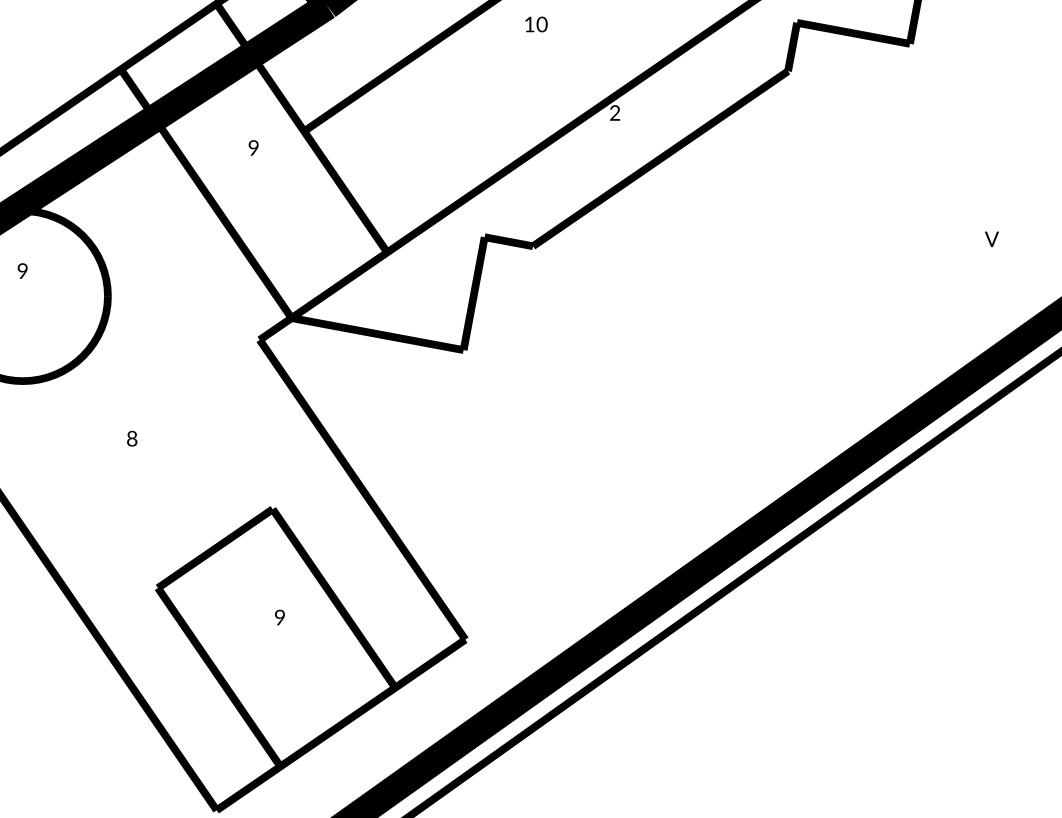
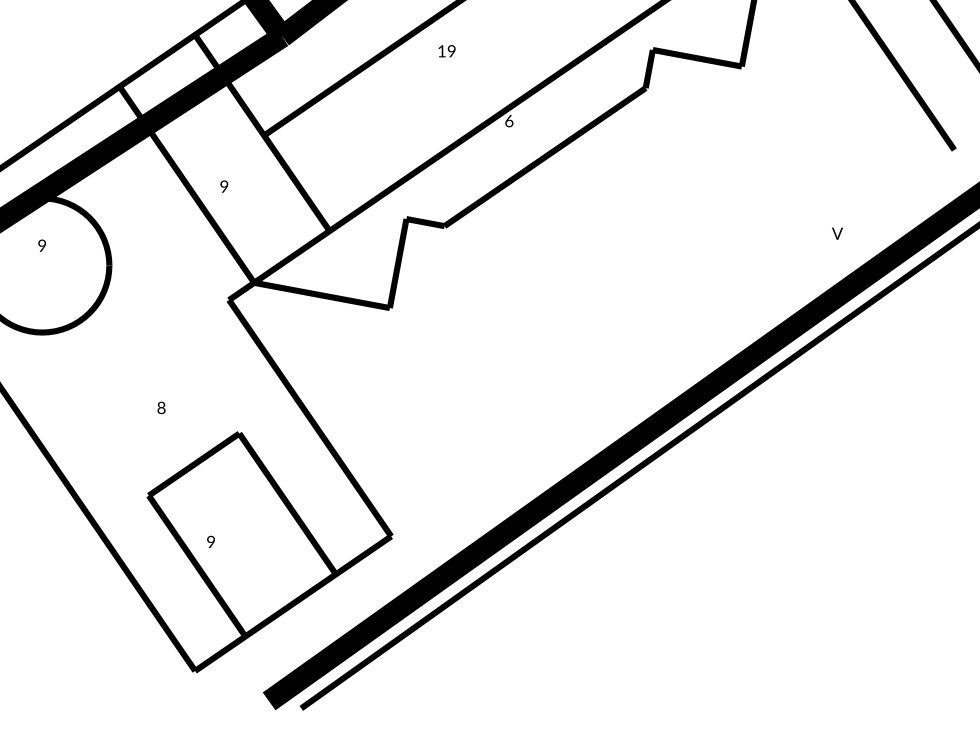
text: (541, 24) -> (451, 51), 10 -> 19
text: (615, 113) -> (509, 121), 2 -> 6
text: (253, 147) -> (224, 186), moved
text: (991, 239) -> (837, 233), moved
text: (132, 438) -> (161, 407), moved
text: (279, 616) -> (210, 541), moved

